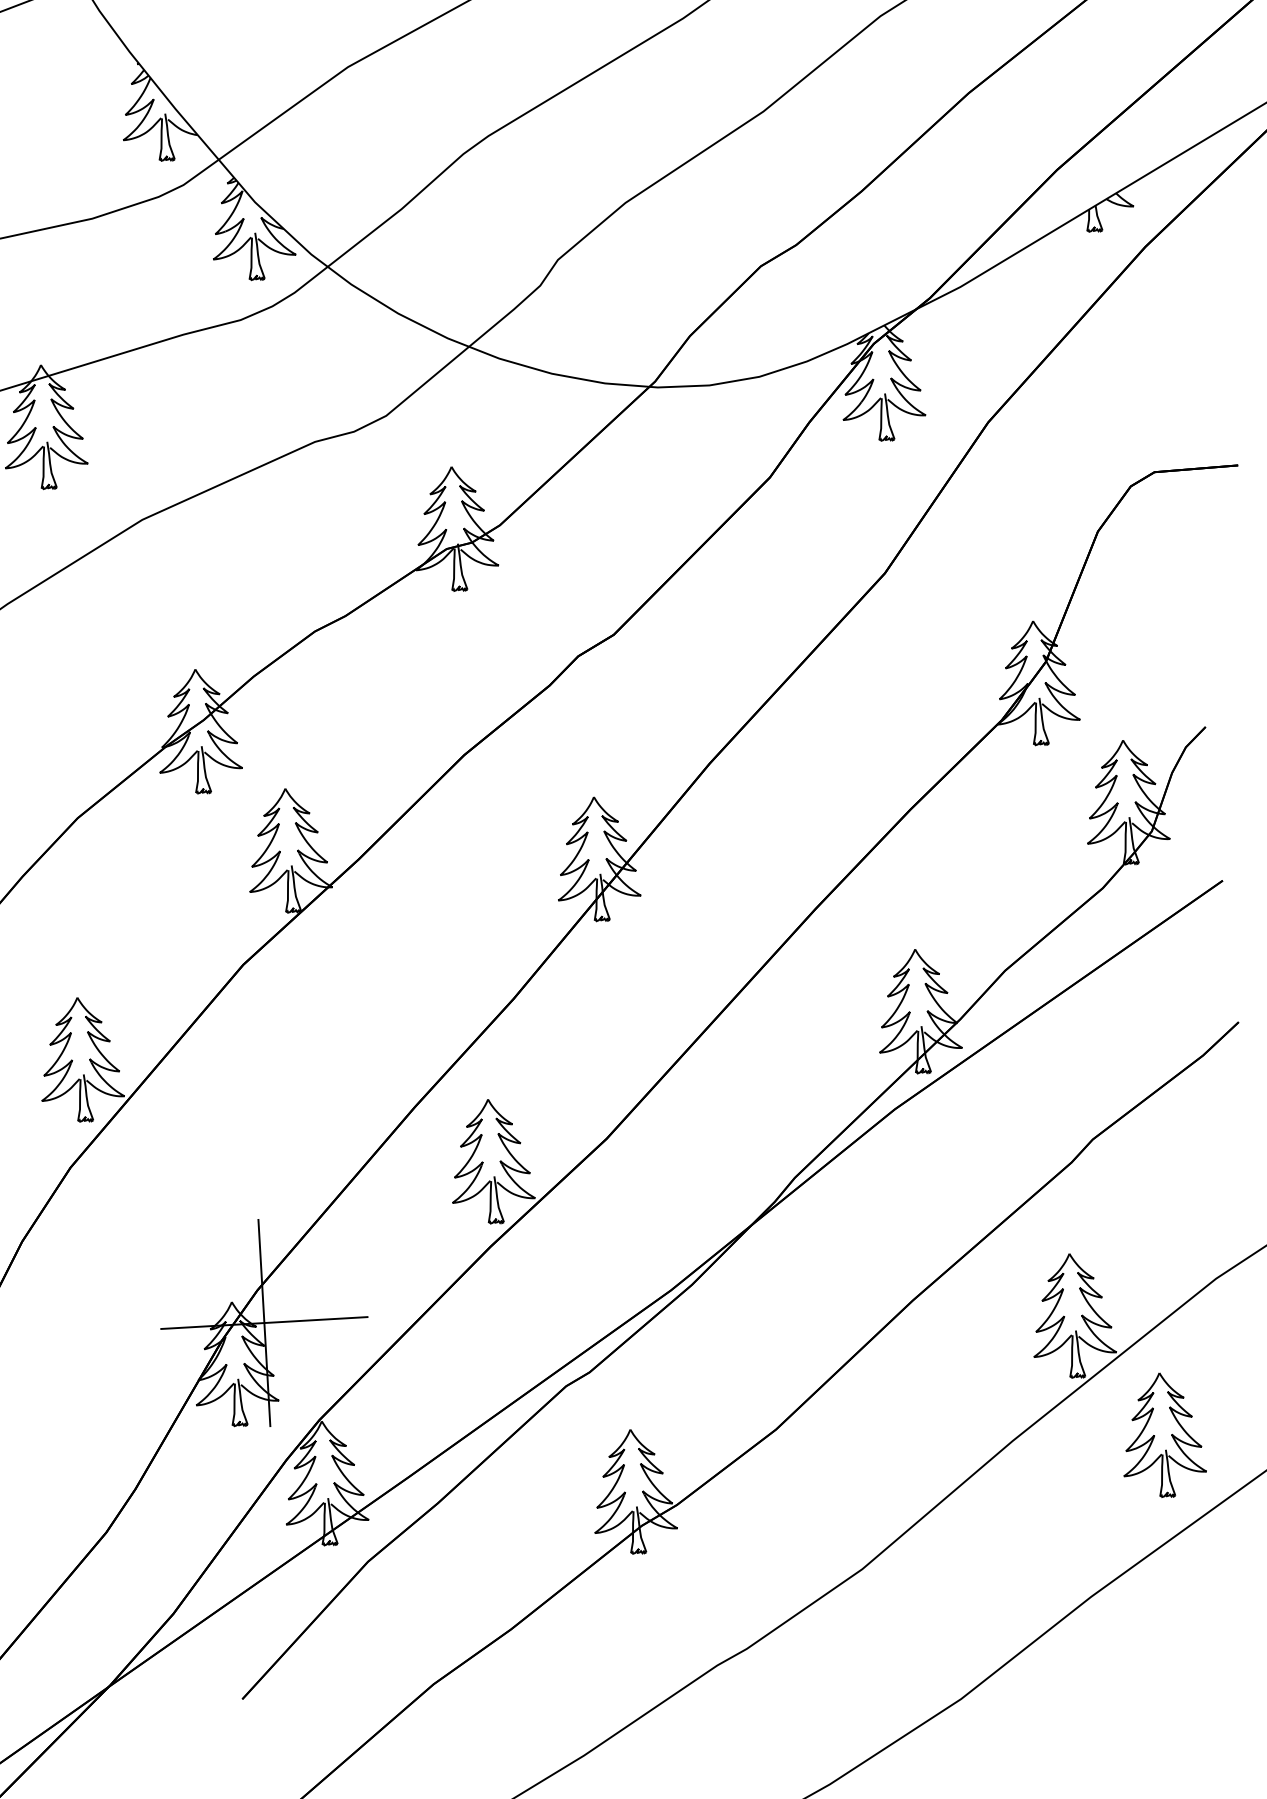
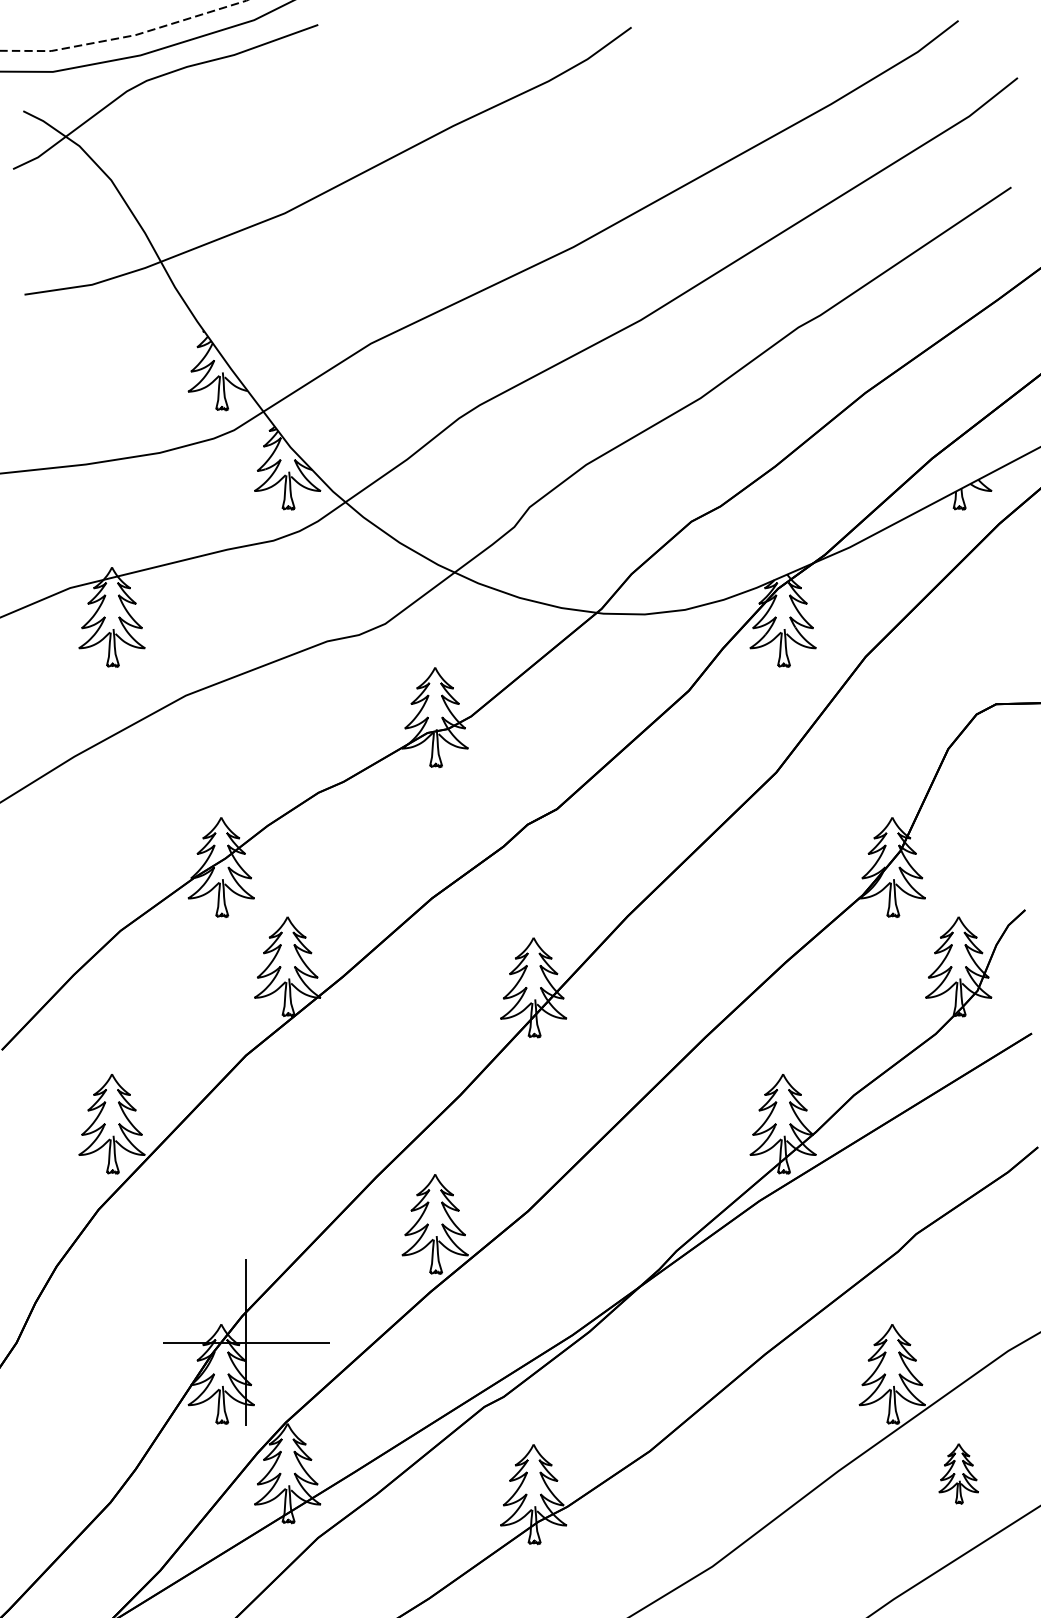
part: (1162, 1435) -> (958, 1473), size x0.6

